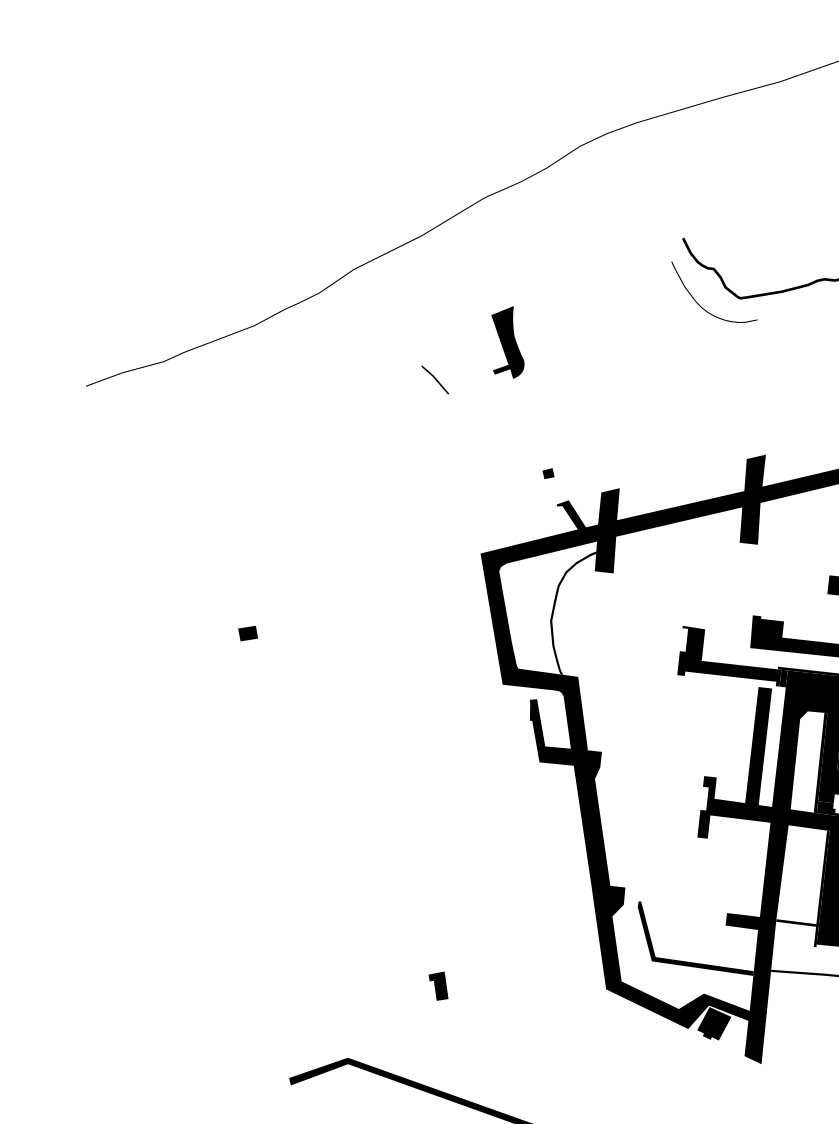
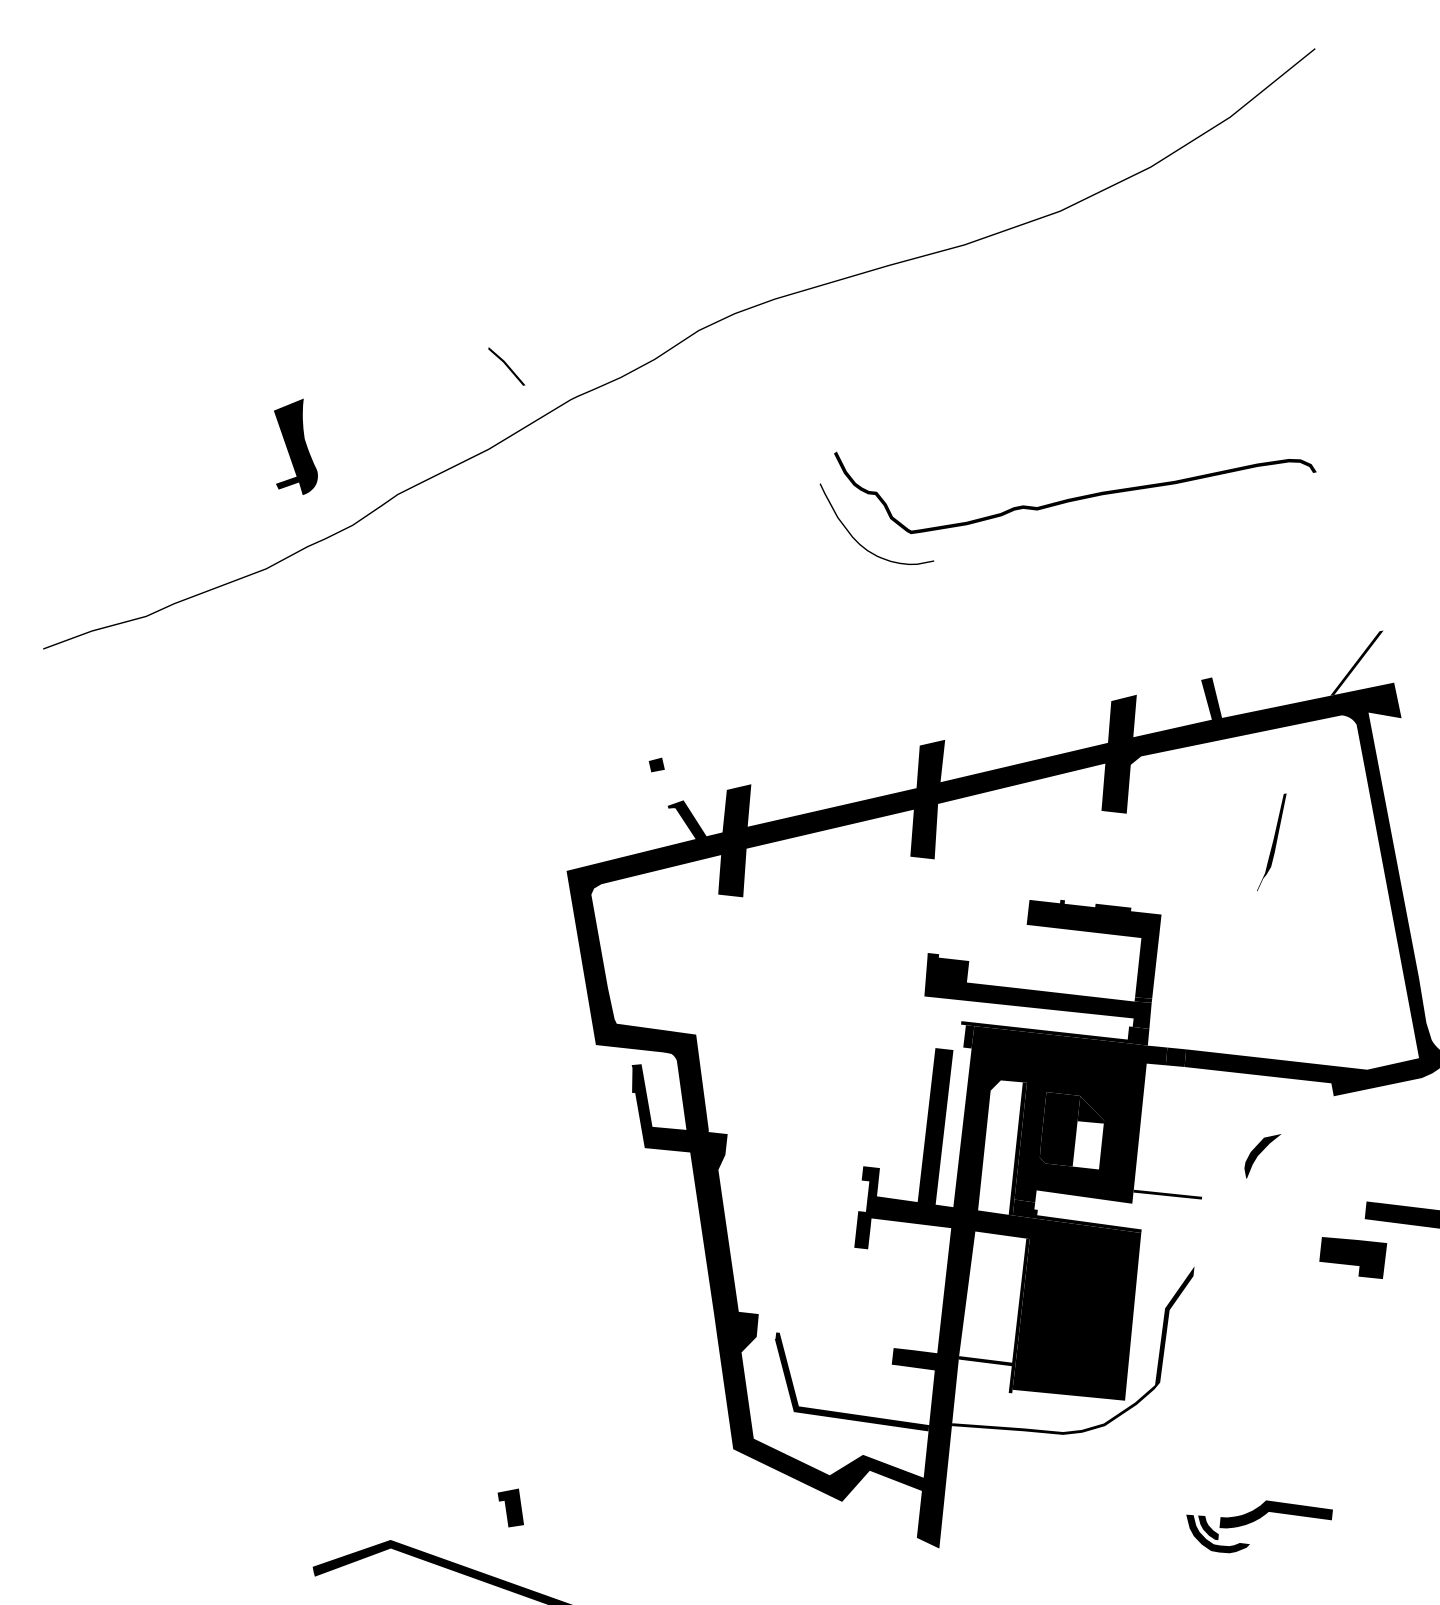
part: (507, 342) -> (295, 446), moved
part: (435, 379) -> (506, 366), moved
fill: (573, 612) -> (689, 949), removed
part: (248, 633) -> (258, 977), removed
fill: (729, 656) -> (896, 1007), removed
part: (438, 985) -> (510, 1507), moved
fill: (714, 1023) -> (876, 1494), removed

